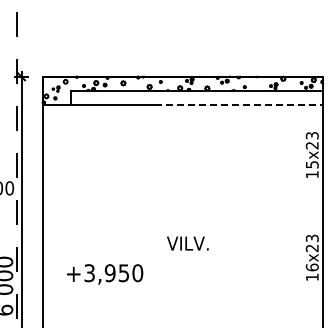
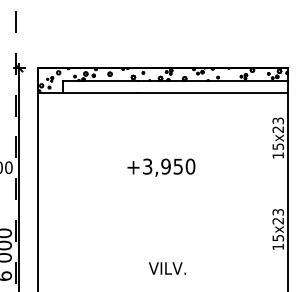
line: (239, 104) -> (213, 93), dashed -> solid
text: (187, 243) -> (167, 268), moved
text: (311, 267) -> (277, 238), 16x23 -> 15x23
text: (105, 274) -> (161, 167), moved

